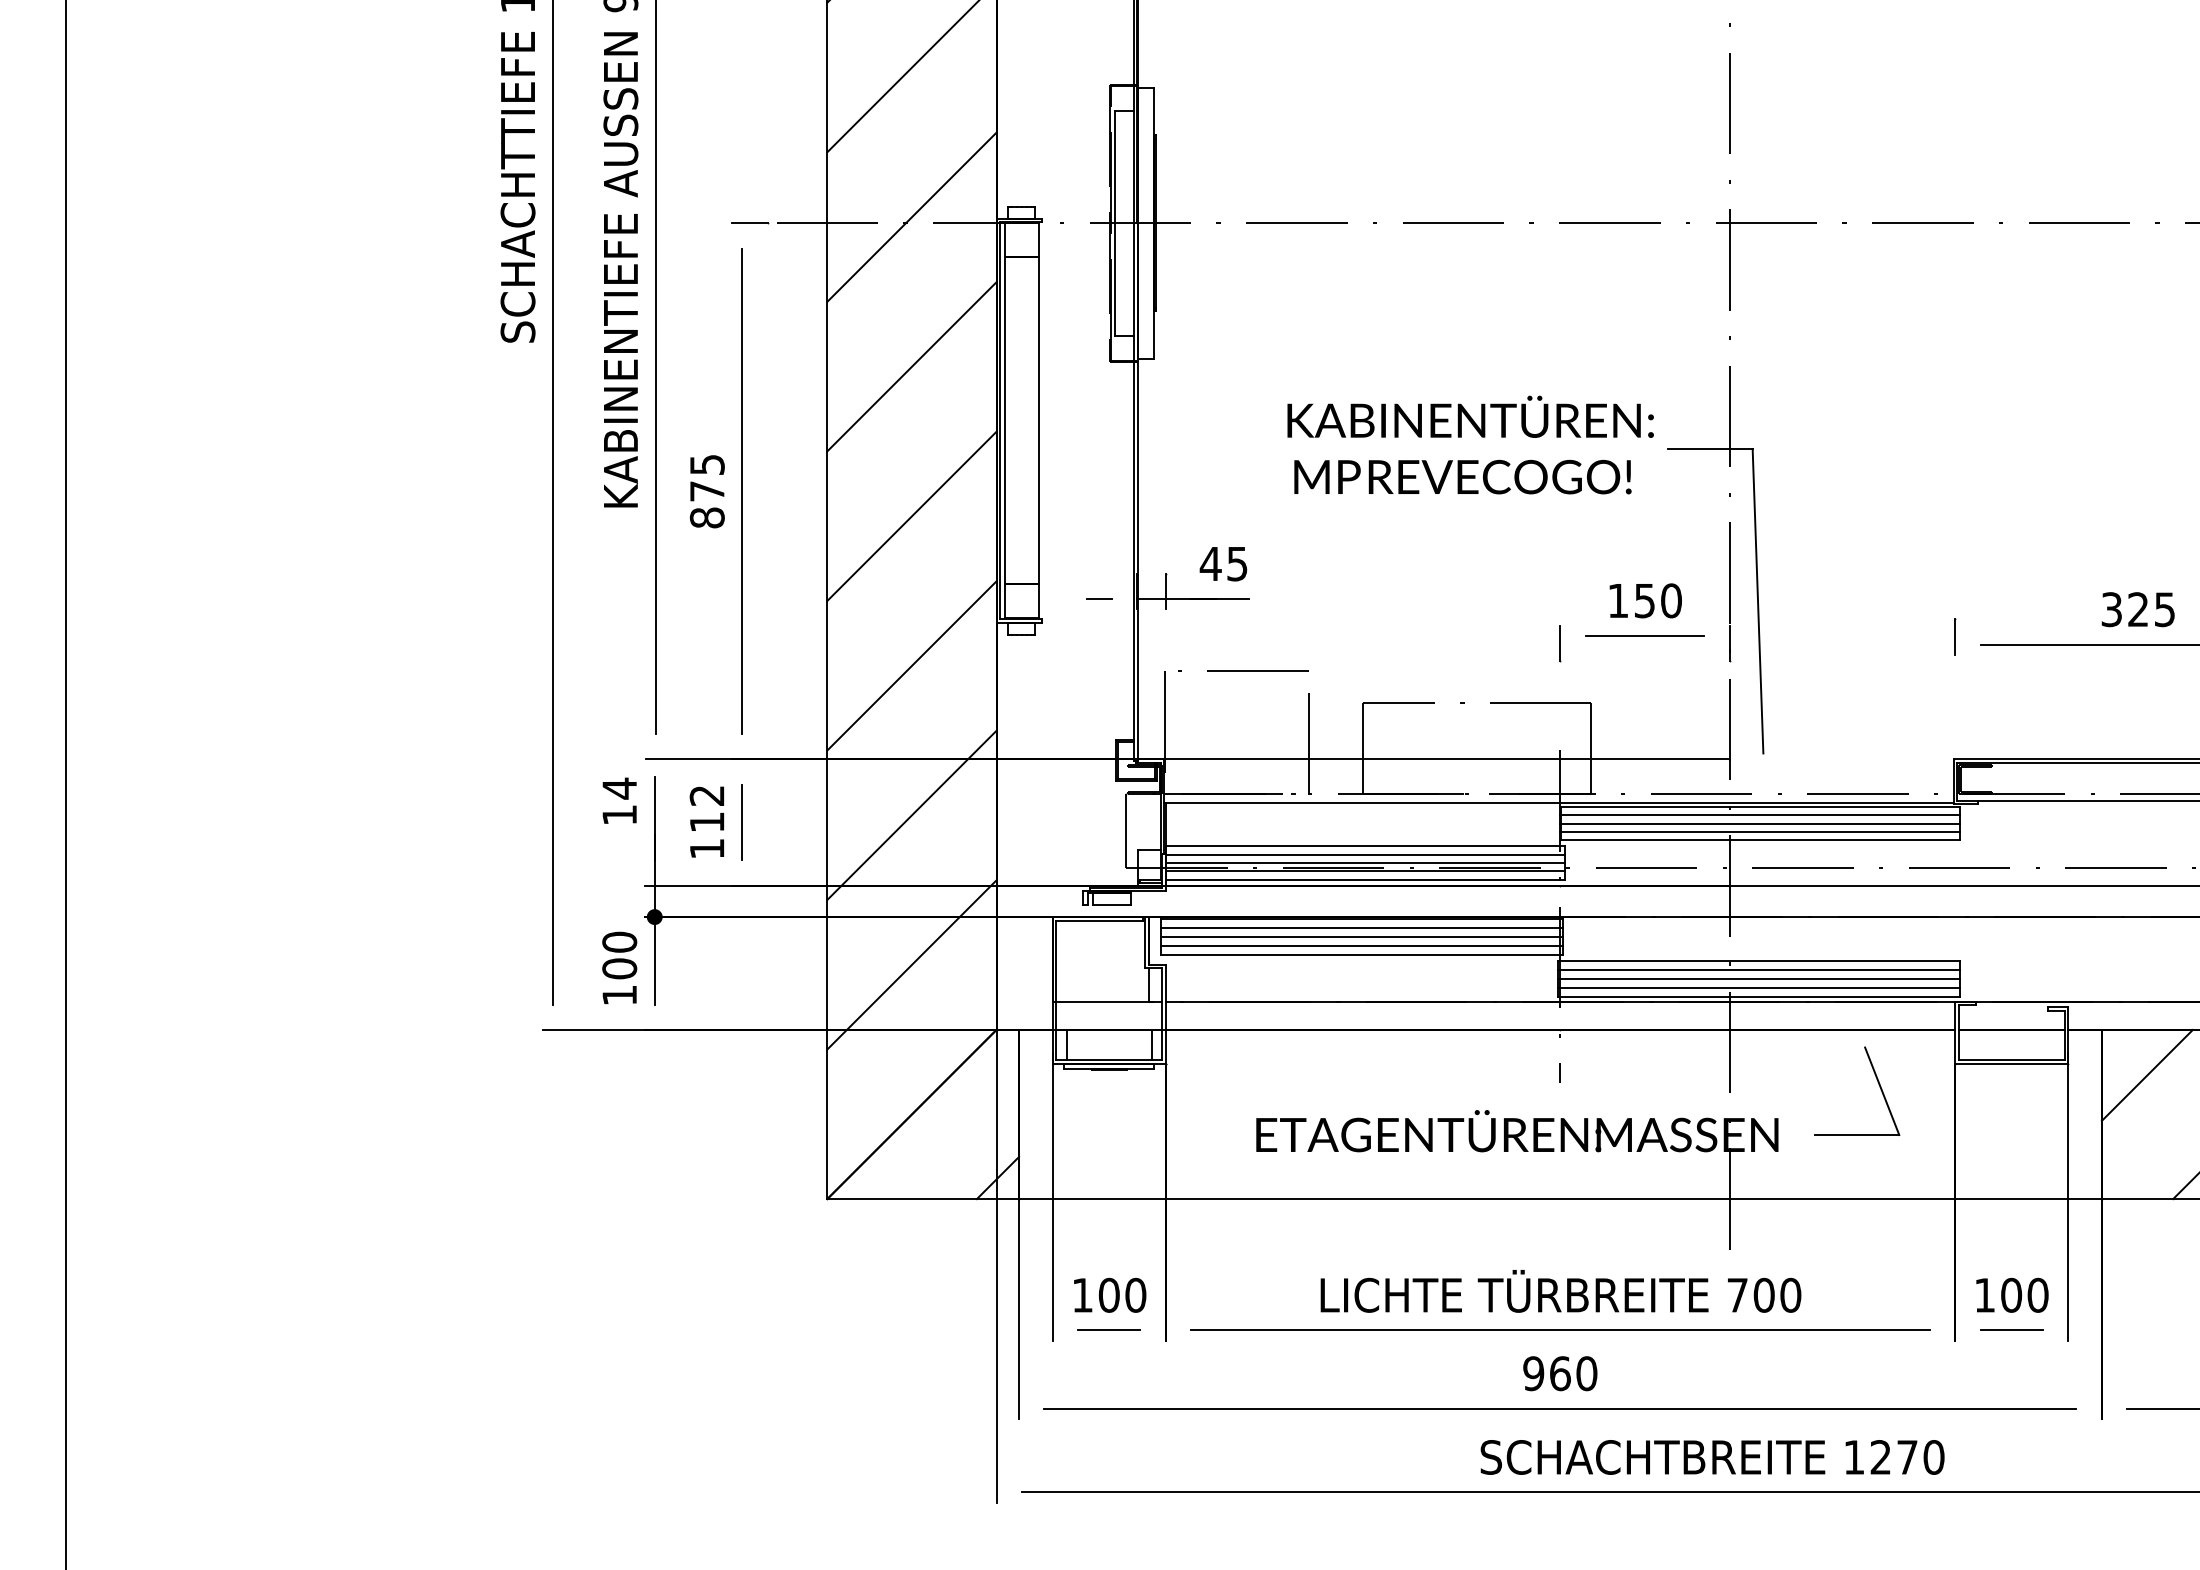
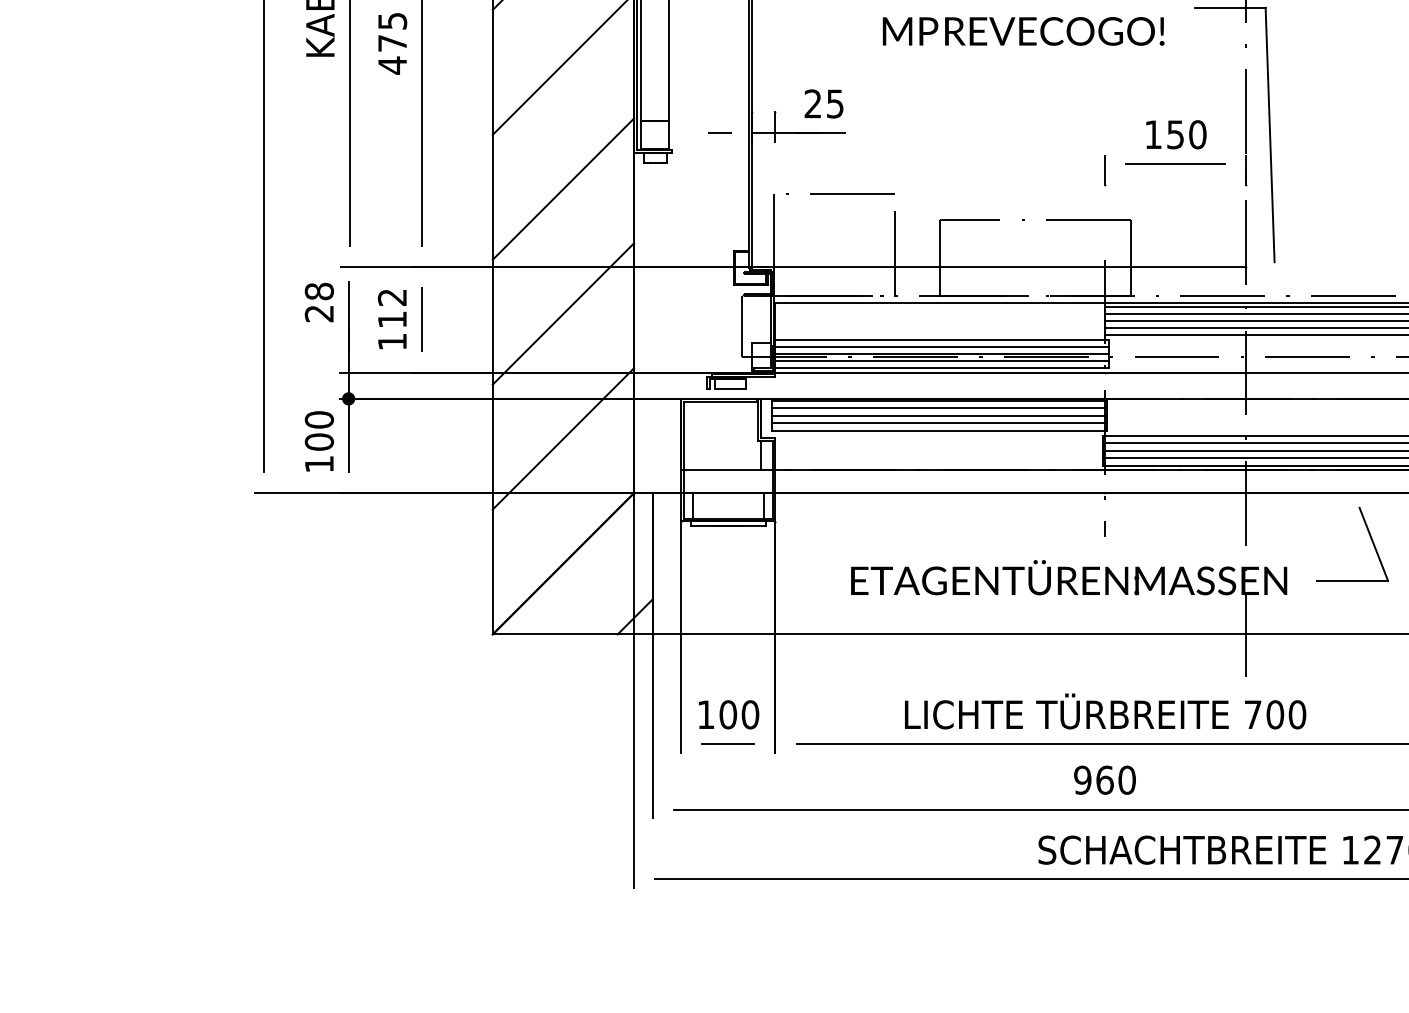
text: (706, 518) -> (391, 65), 875 -> 475
text: (1210, 563) -> (812, 103), 45 -> 25
text: (619, 801) -> (319, 302), 14 -> 28

